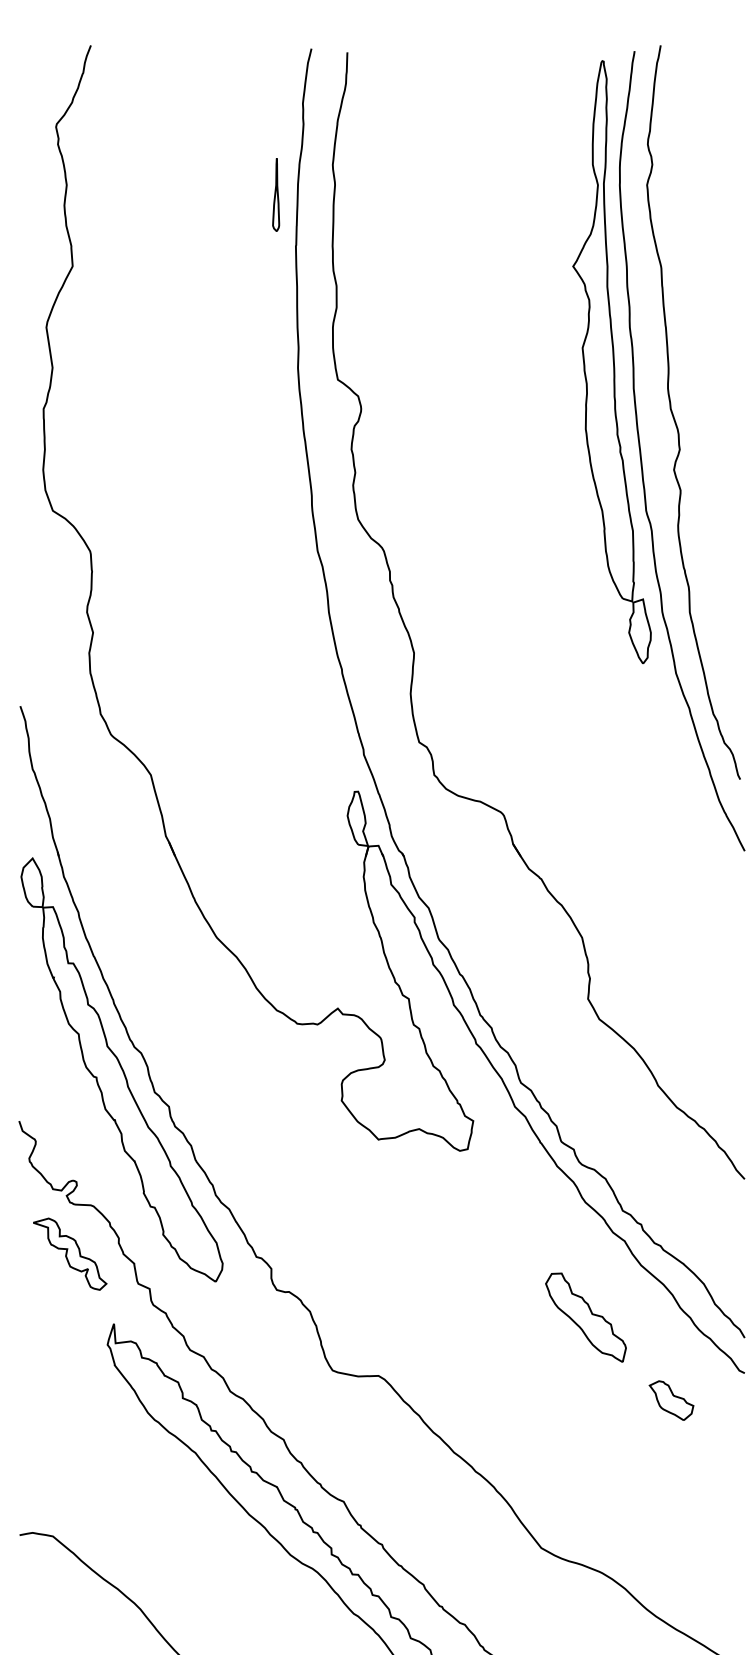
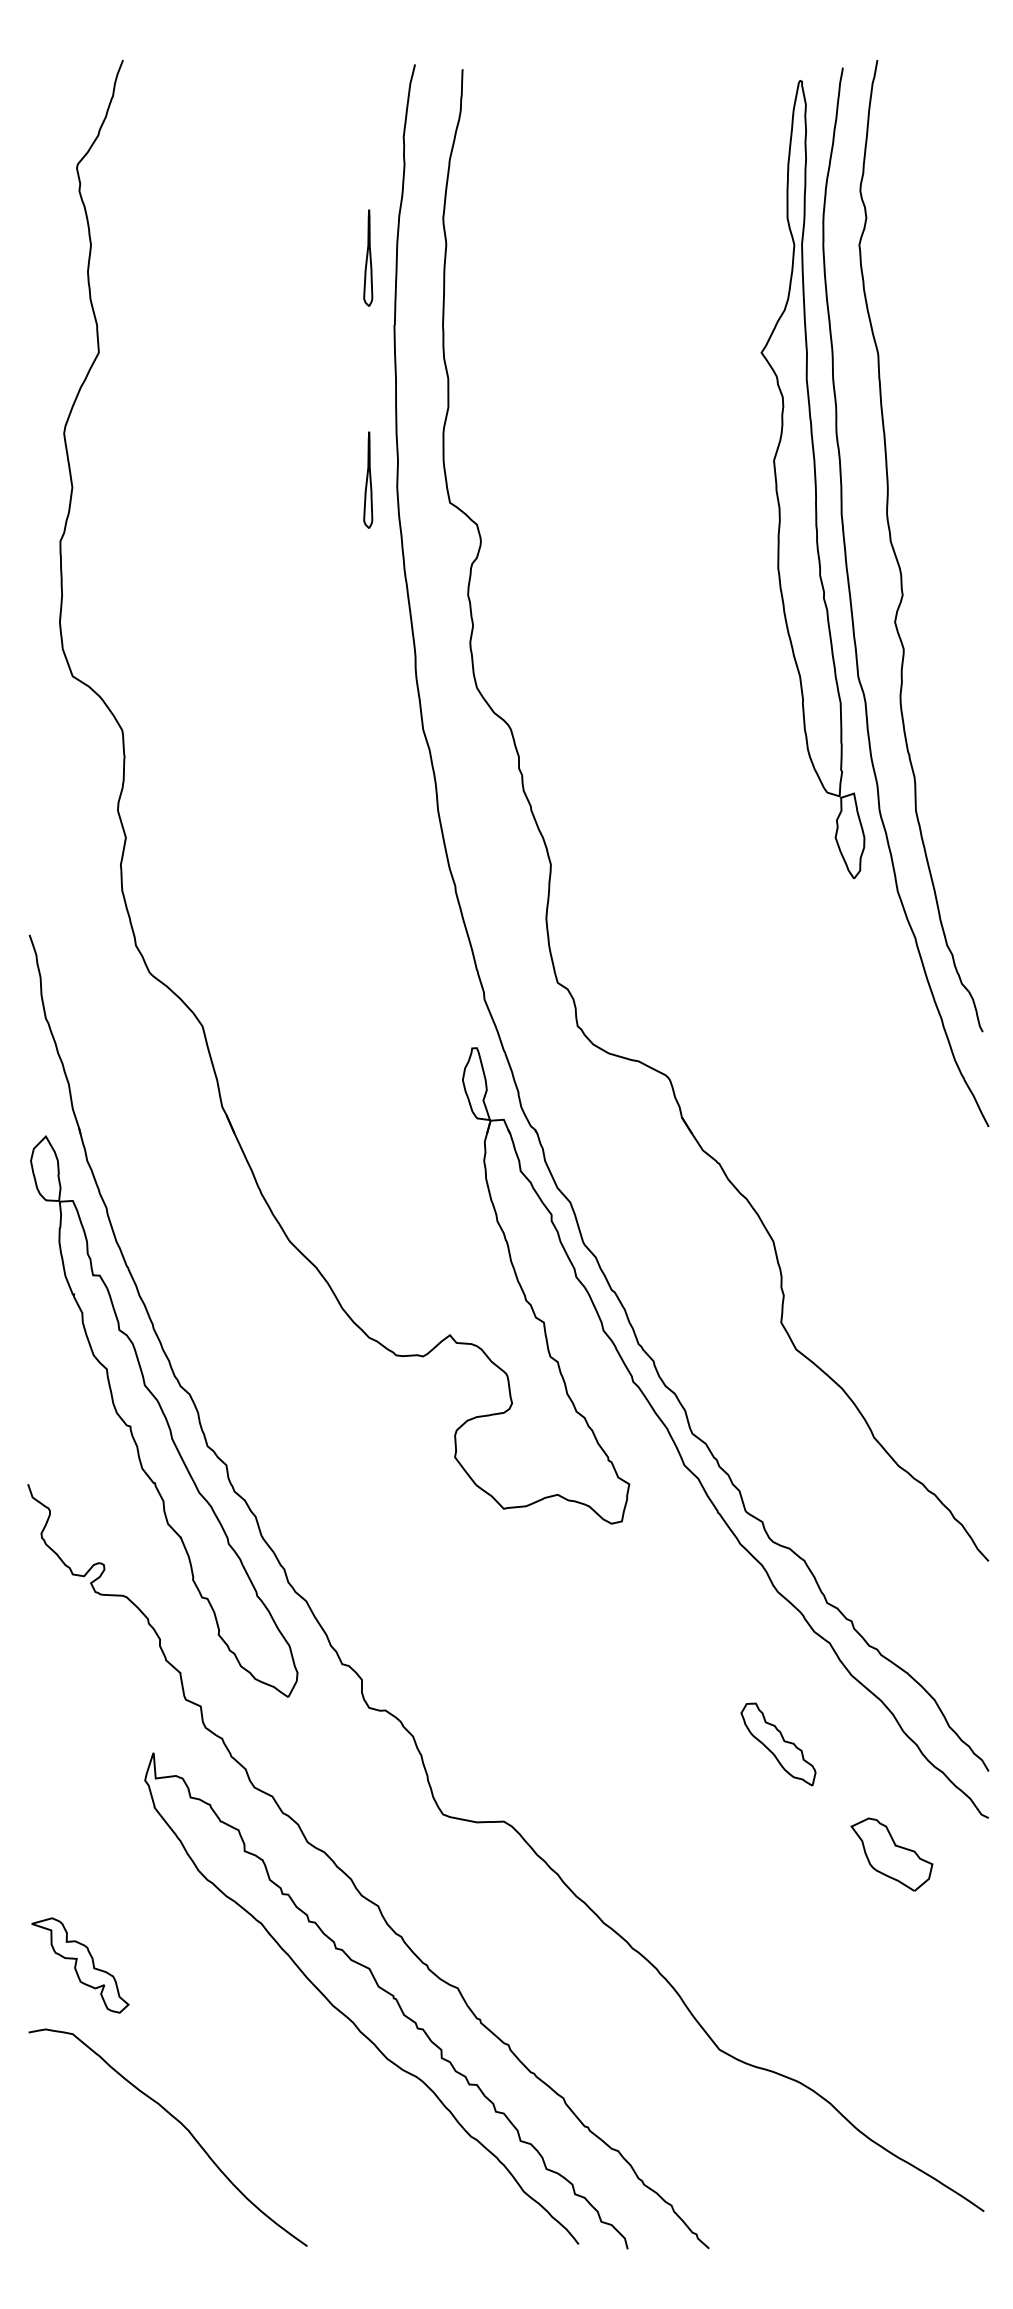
part: (276, 362) -> (368, 479), added
part: (70, 1254) -> (80, 1965), moved
part: (586, 1317) -> (778, 1744), size x0.7
part: (671, 1399) -> (891, 1853), size x1.4

